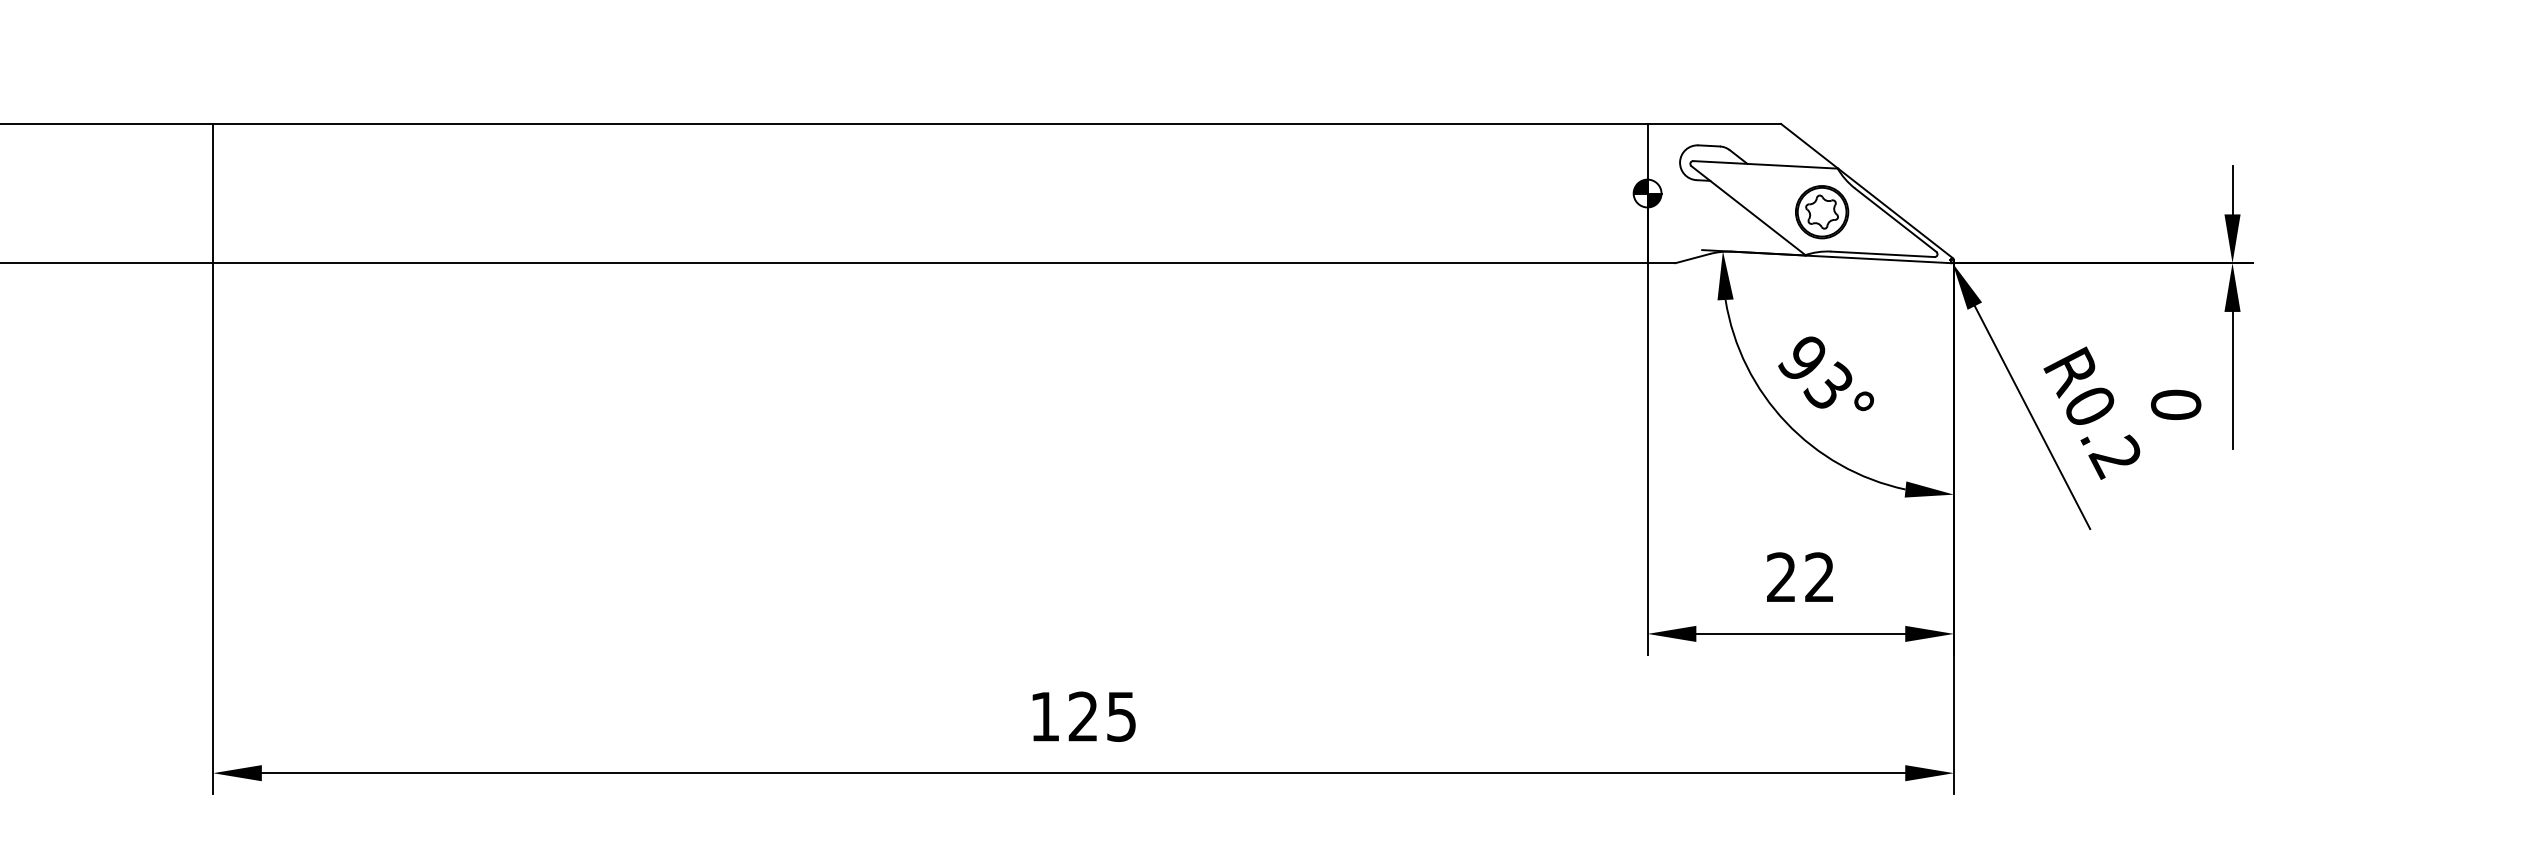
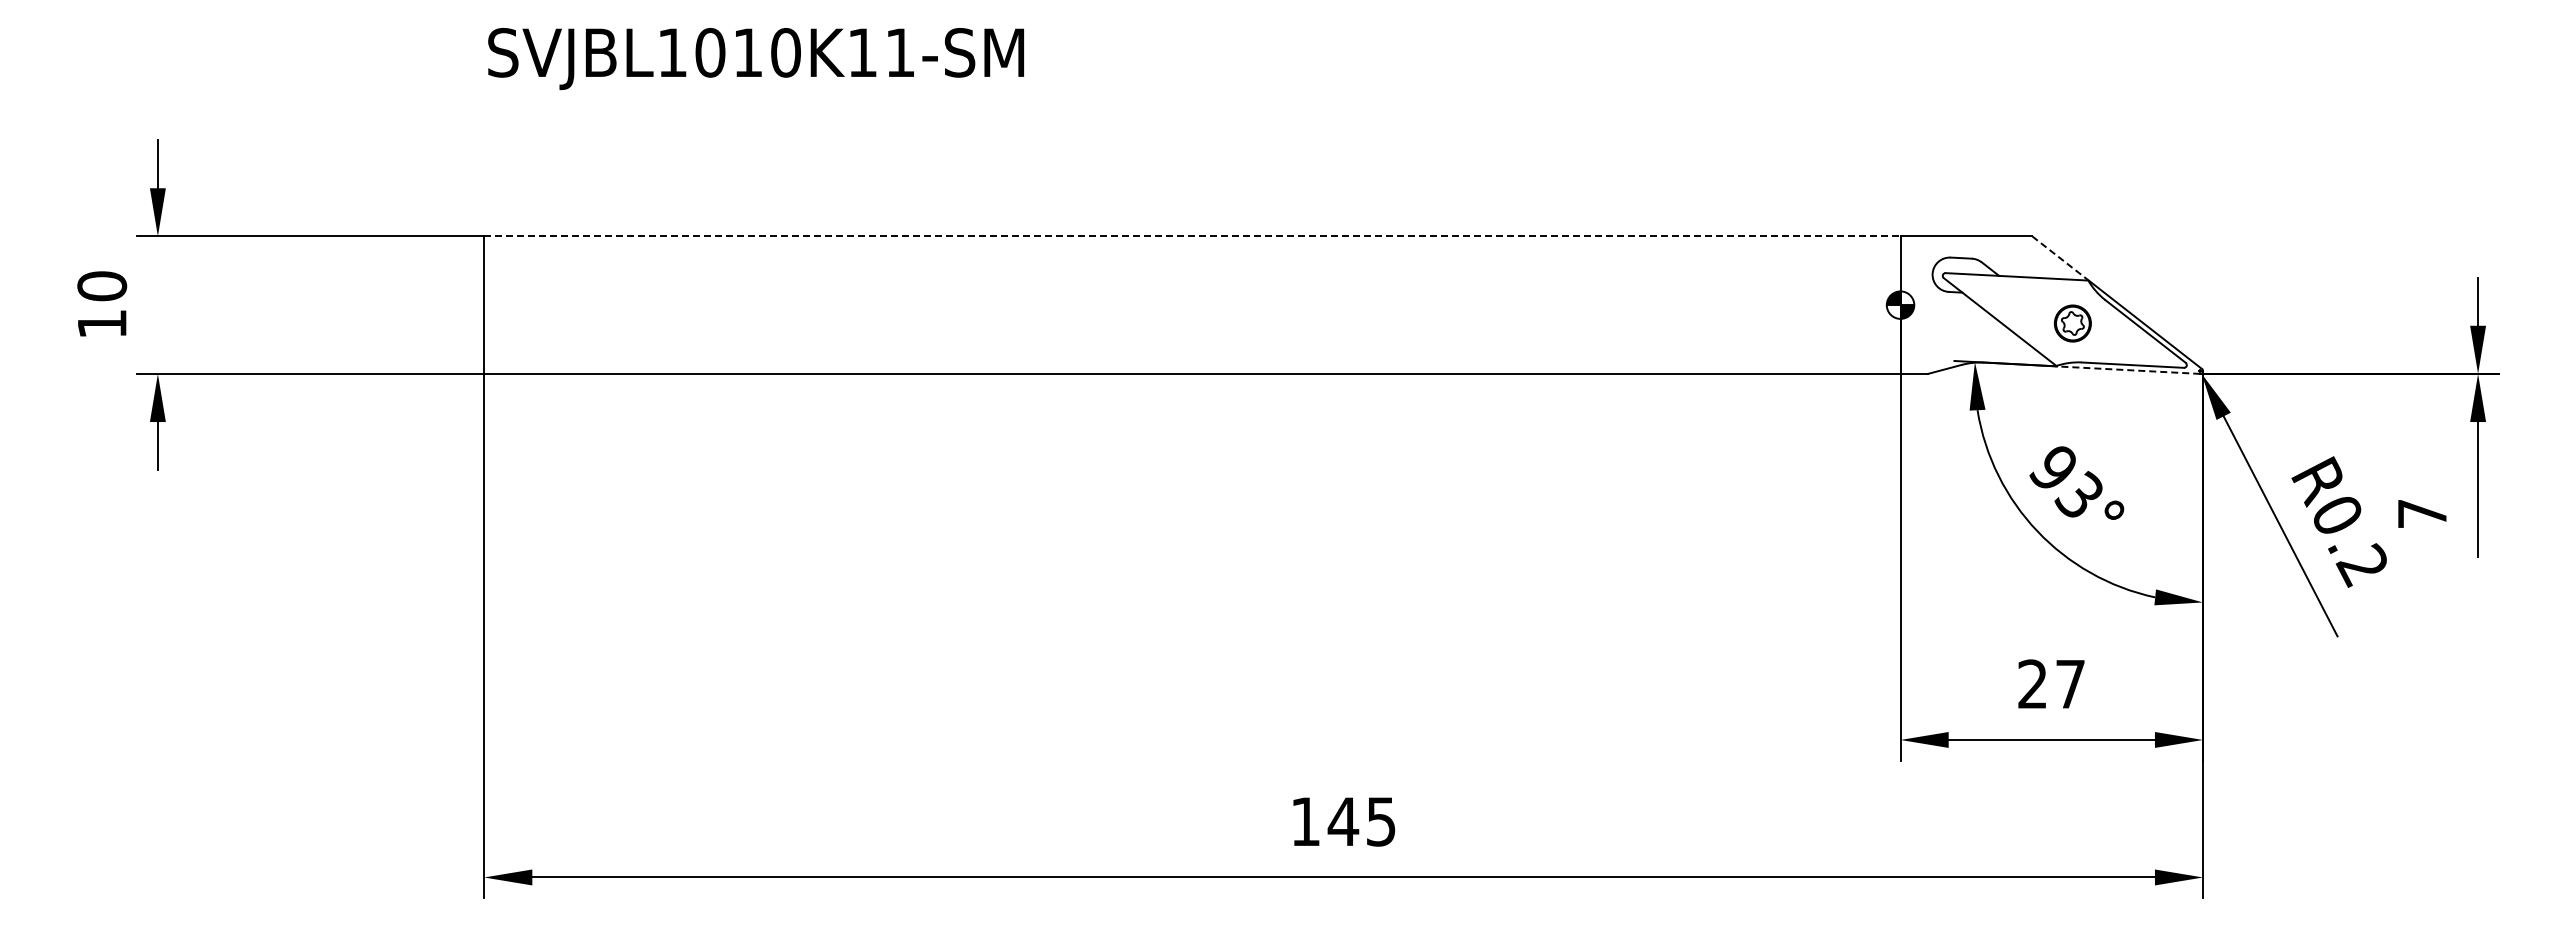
line: (930, 124) -> (1192, 236), solid -> dashed
line: (1809, 146) -> (2060, 258), solid -> dashed
part: (1821, 212) -> (2072, 323), size x0.7
line: (1878, 259) -> (2128, 370), solid -> dashed
text: (2176, 404) -> (2422, 513), 0 -> 7
text: (1819, 576) -> (2070, 683), 22 -> 27
text: (1083, 715) -> (1343, 820), 125 -> 145

